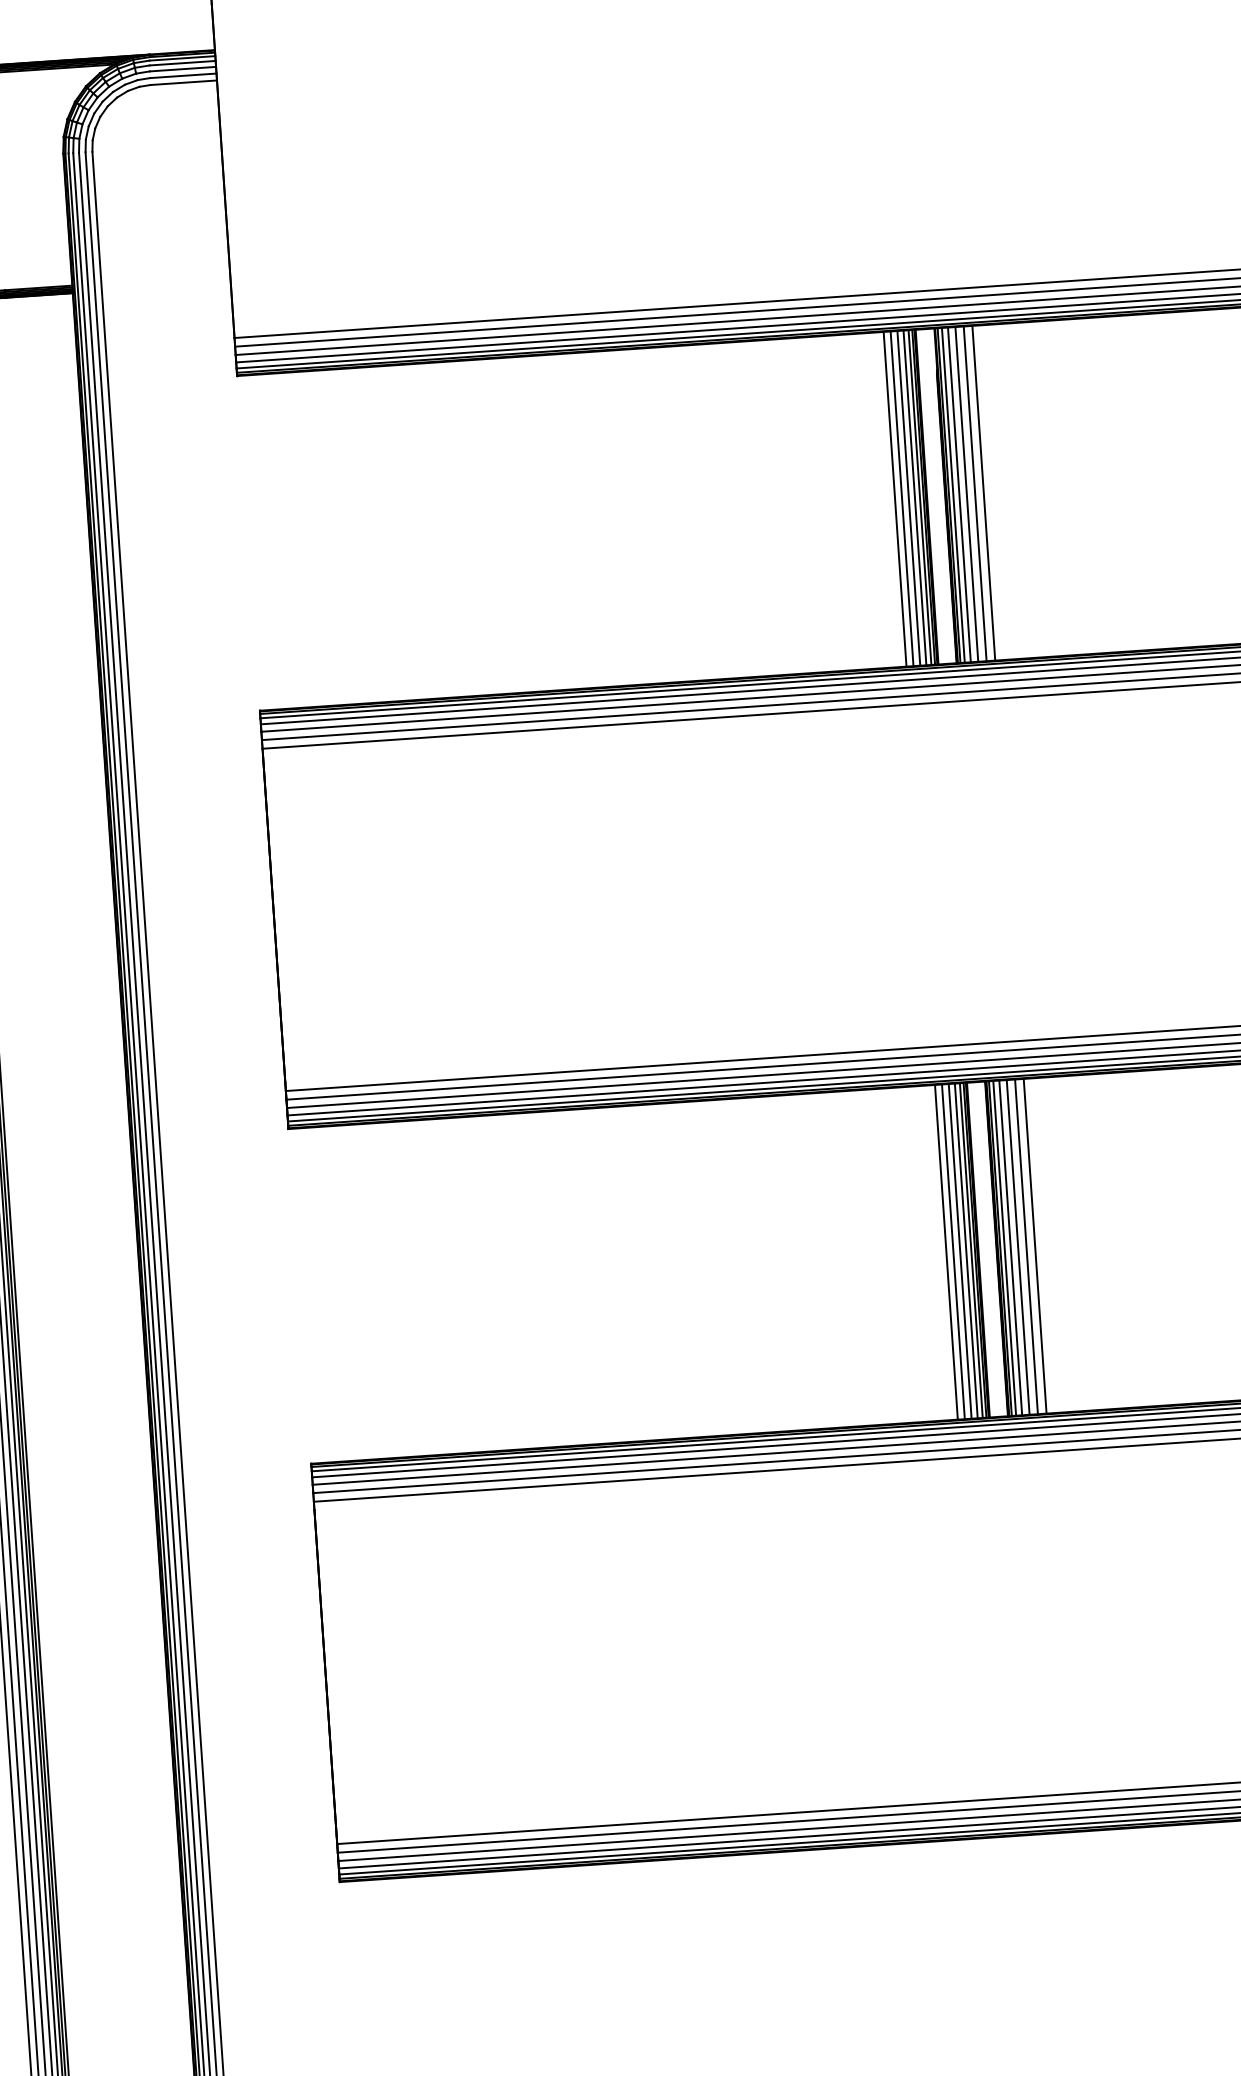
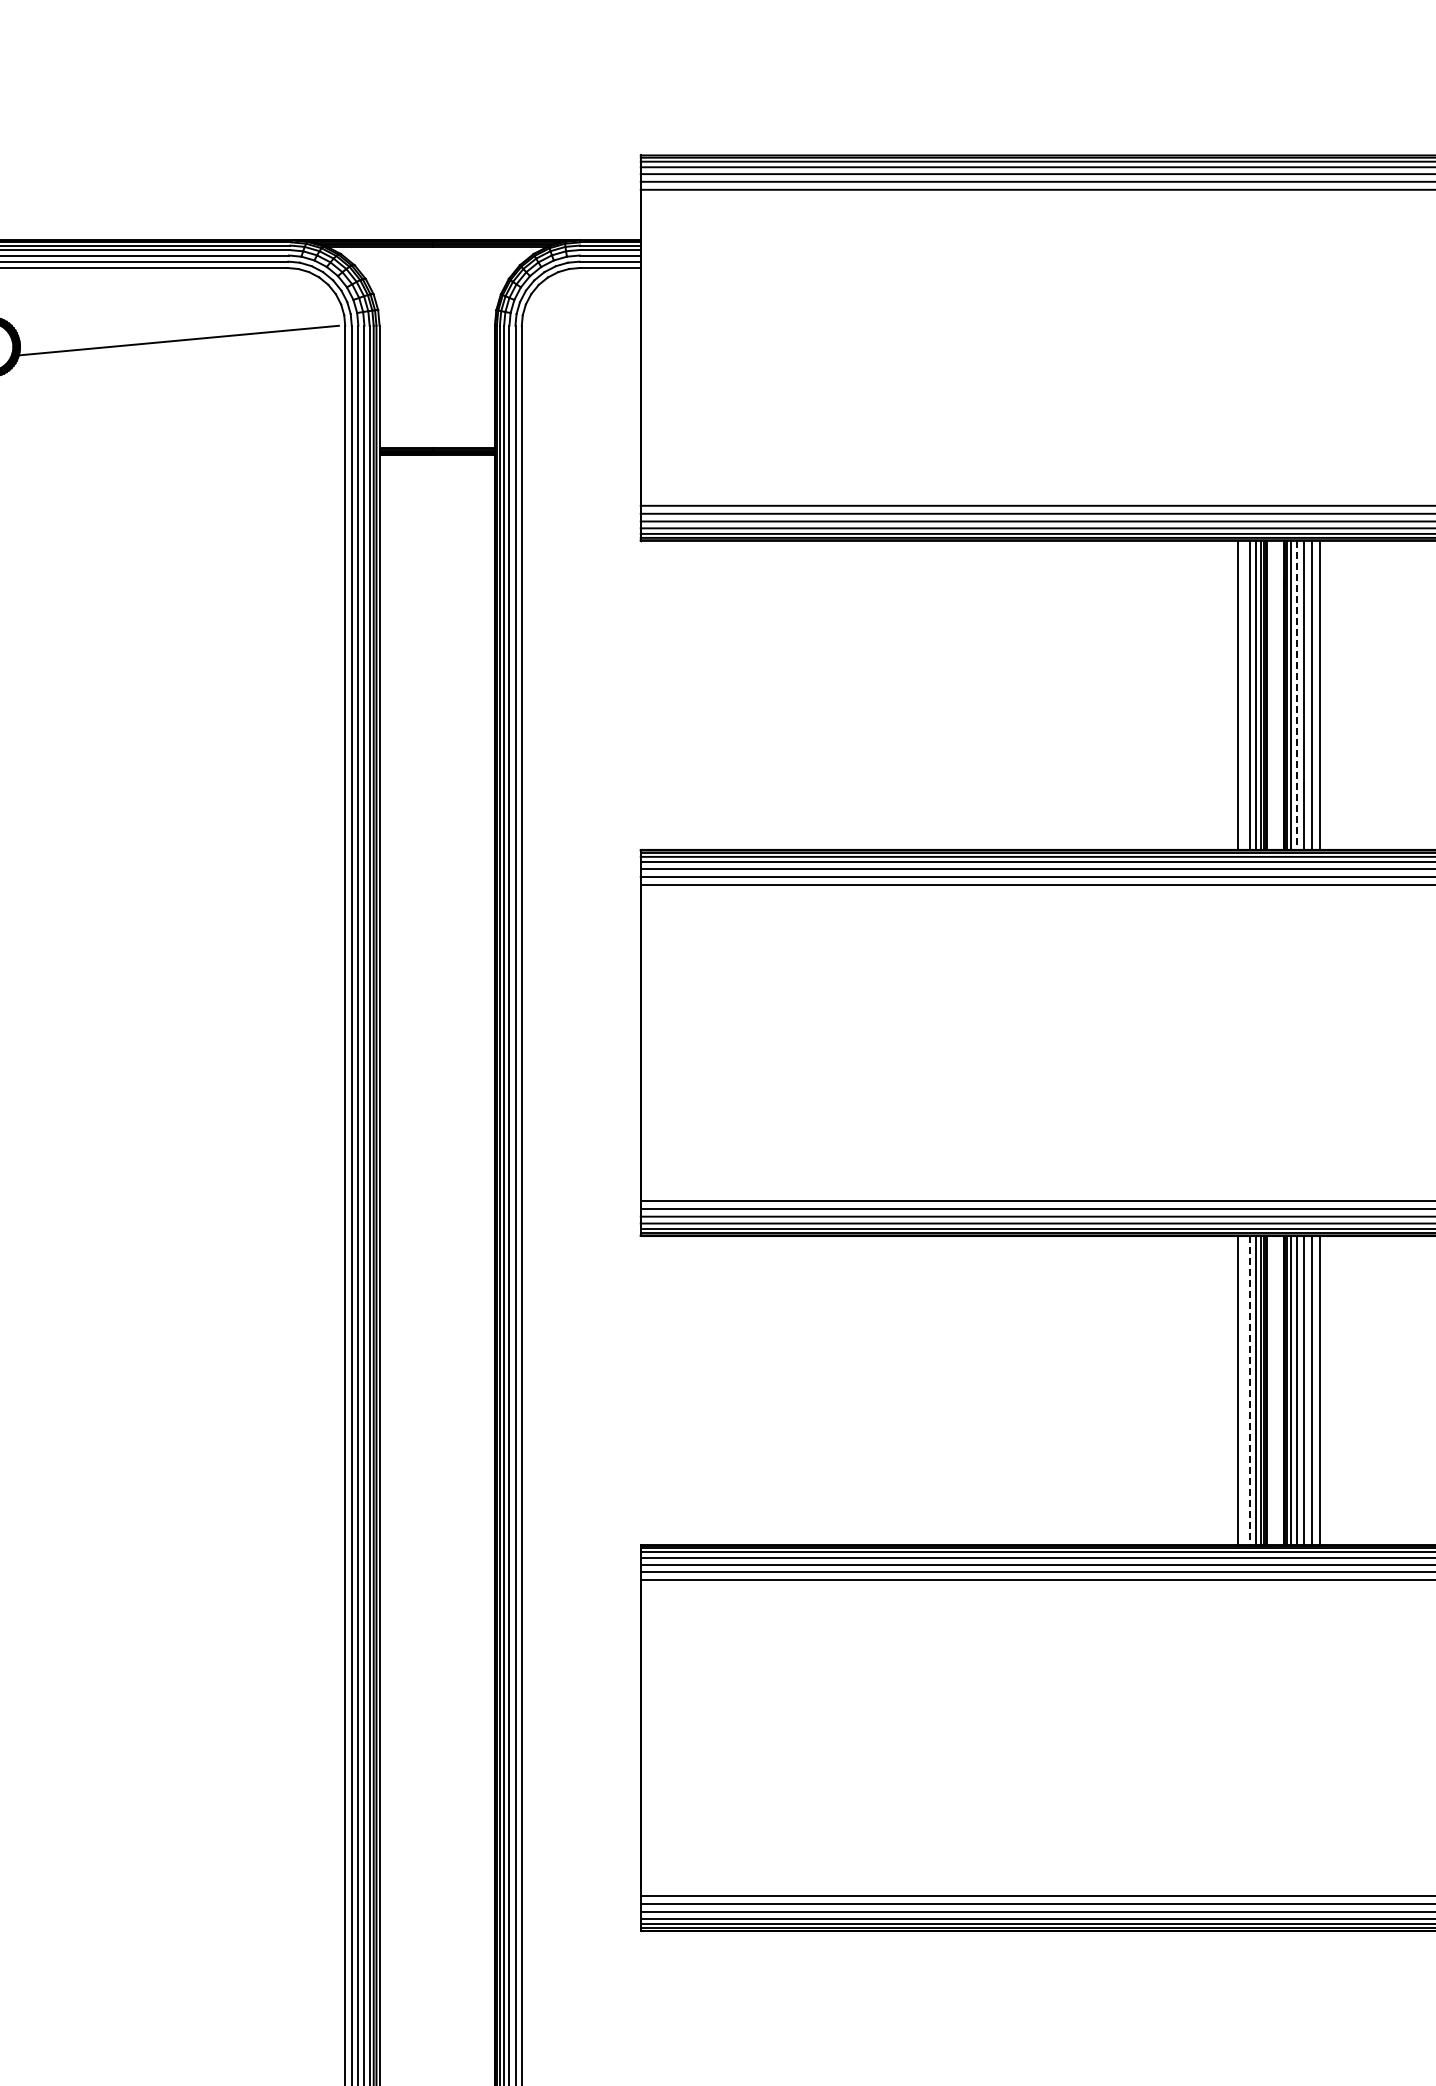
line: (959, 494) -> (1297, 695), solid -> dashed
line: (902, 497) -> (1244, 694), removed
line: (953, 1251) -> (1244, 1390), removed
line: (960, 1252) -> (1250, 1391), solid -> dashed

